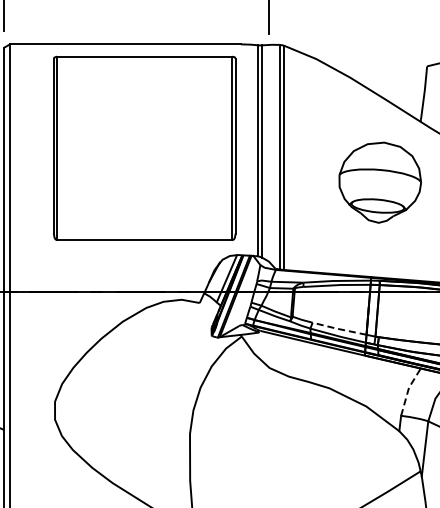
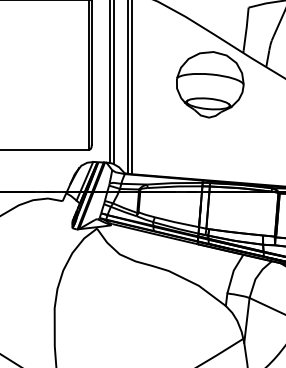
part: (379, 182) -> (209, 84), moved
line: (338, 328) -> (176, 222), dashed -> solid
line: (408, 390) -> (233, 272), dashed -> solid

